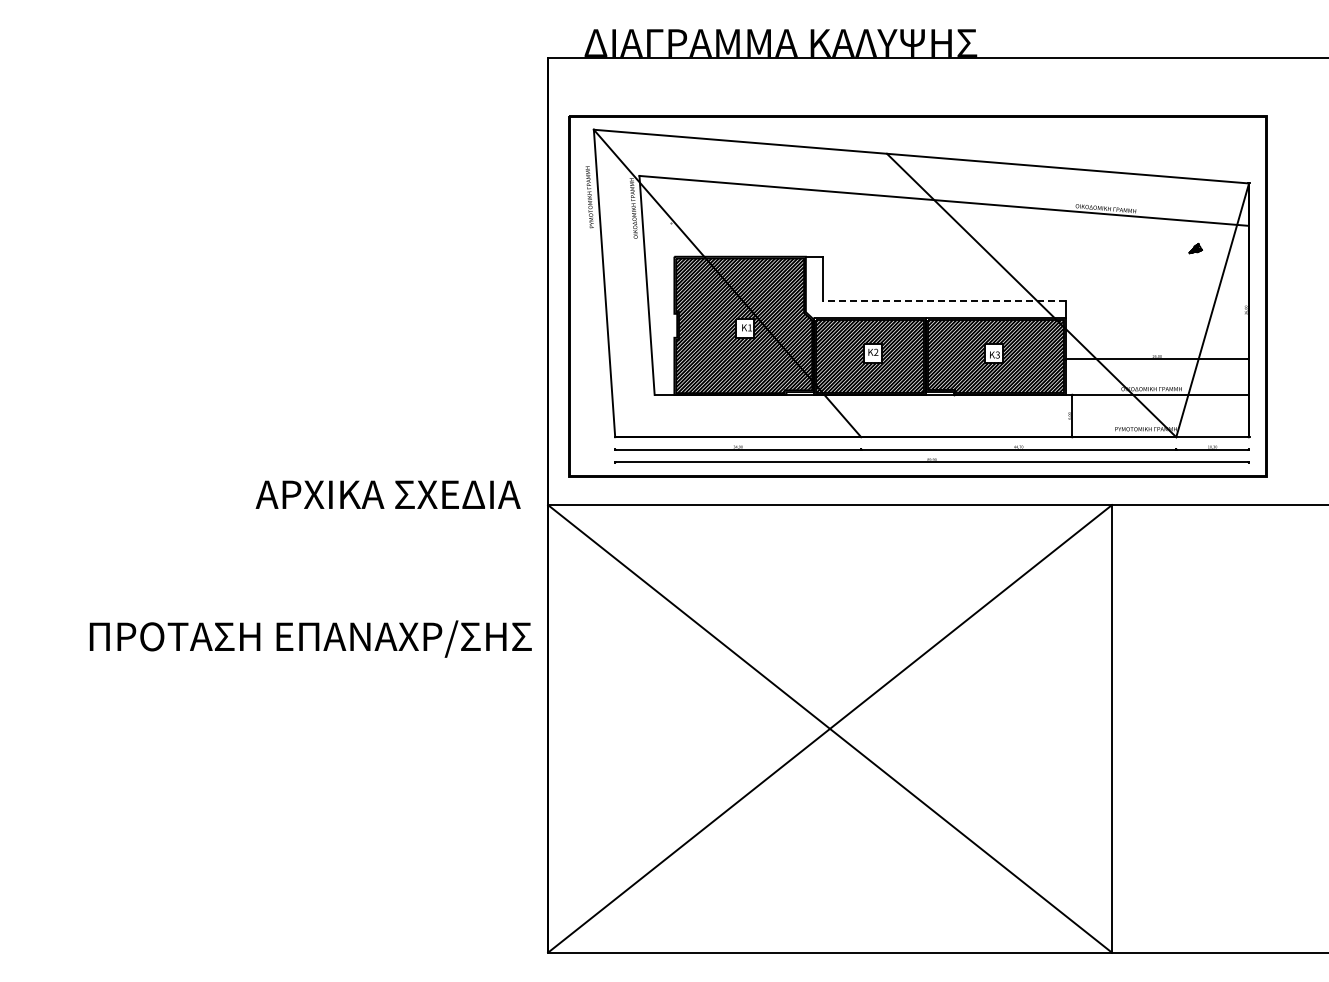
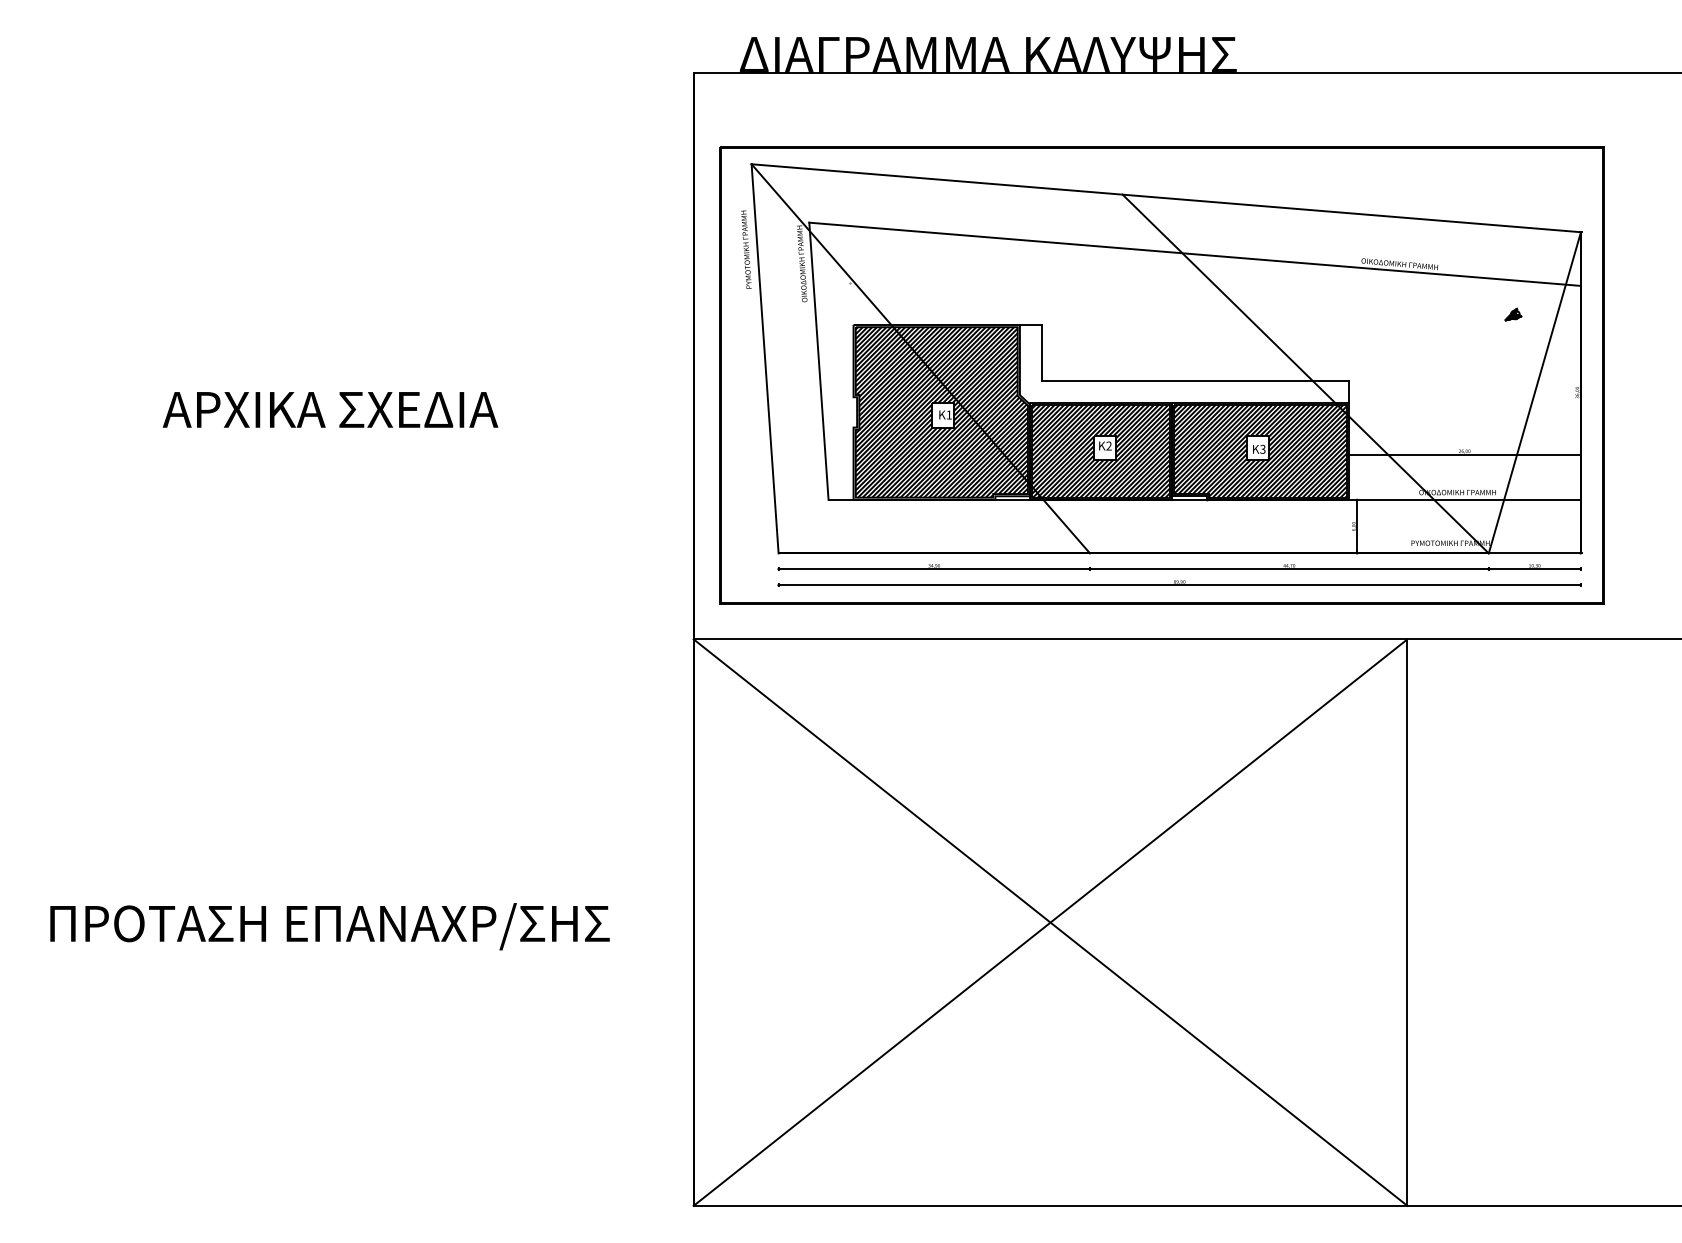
line: (944, 300) -> (1195, 380), dashed -> solid
text: (387, 494) -> (329, 409), moved
text: (310, 638) -> (329, 925), moved

